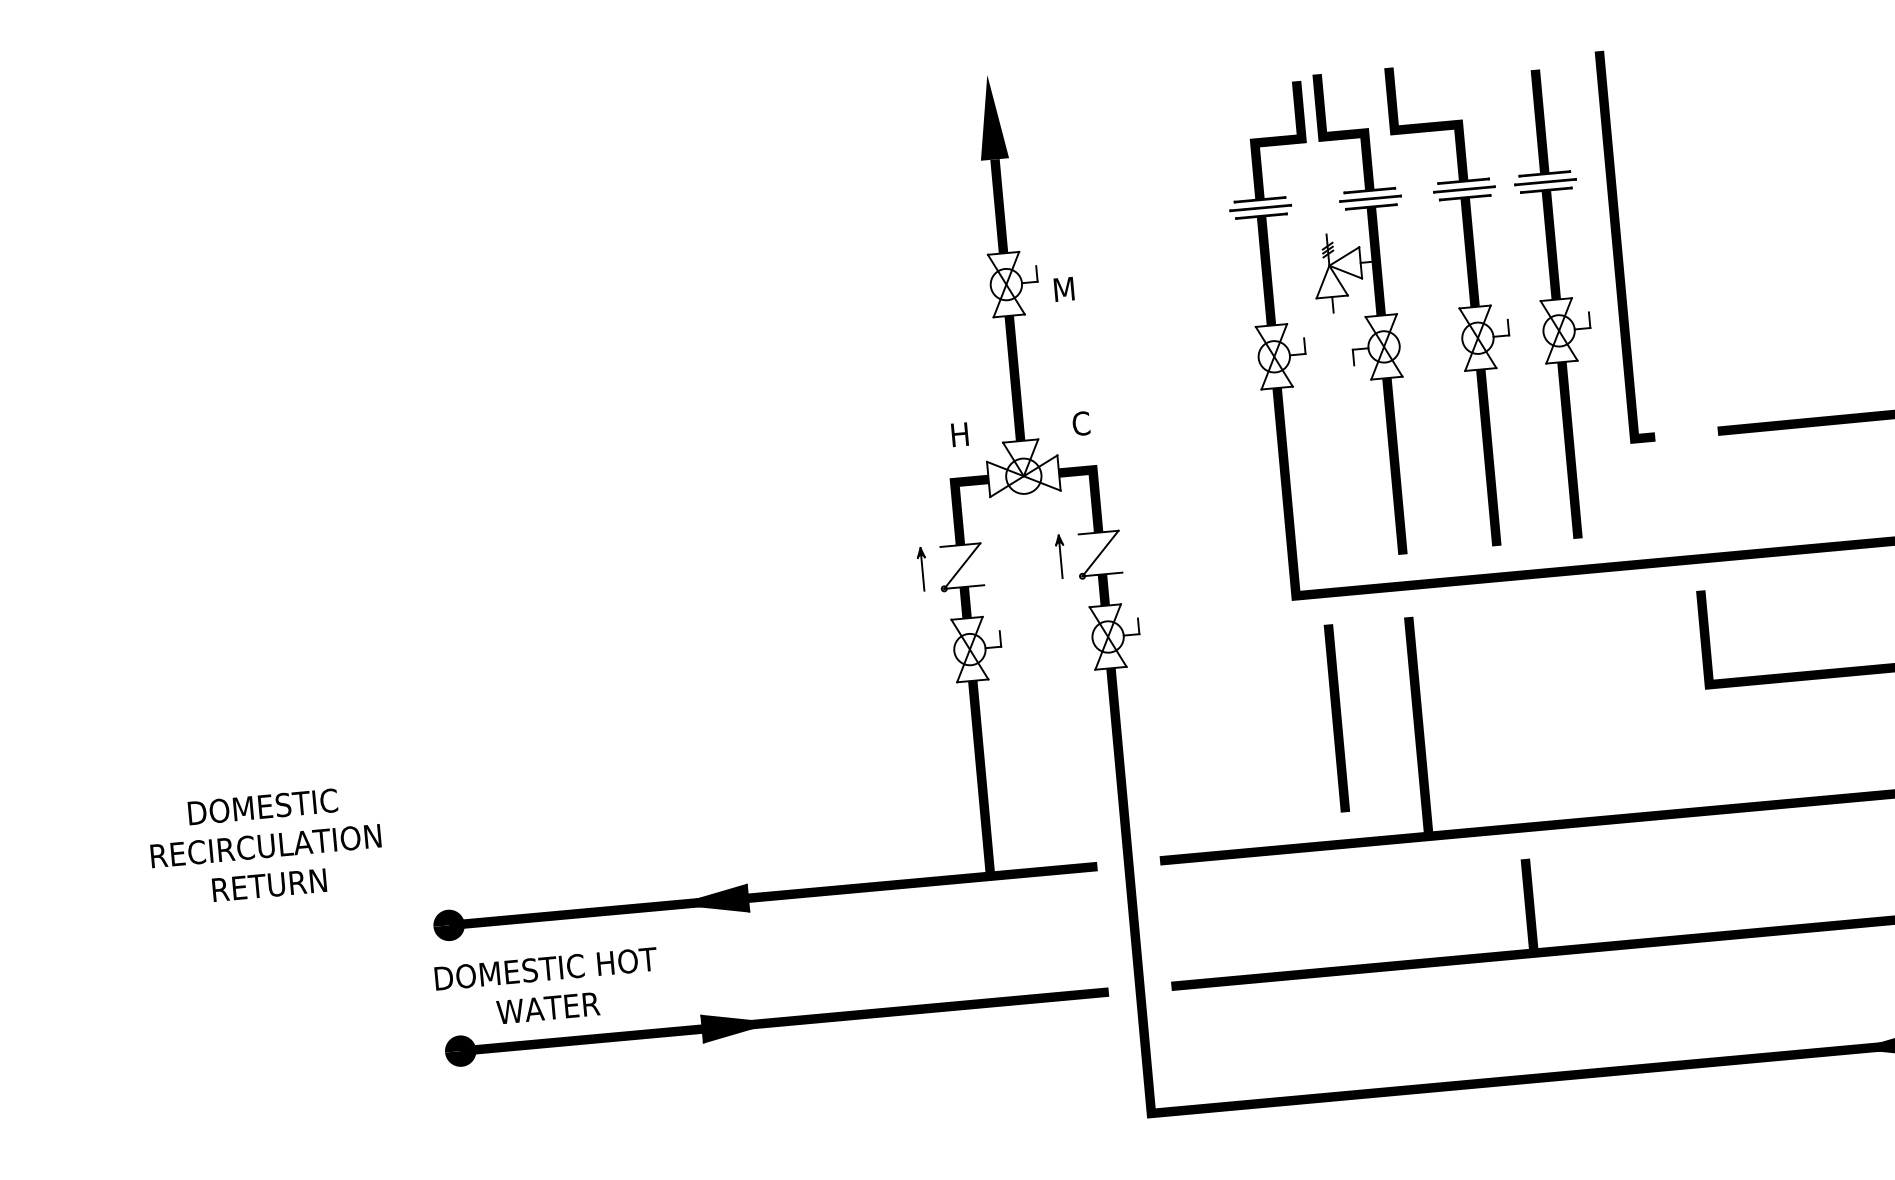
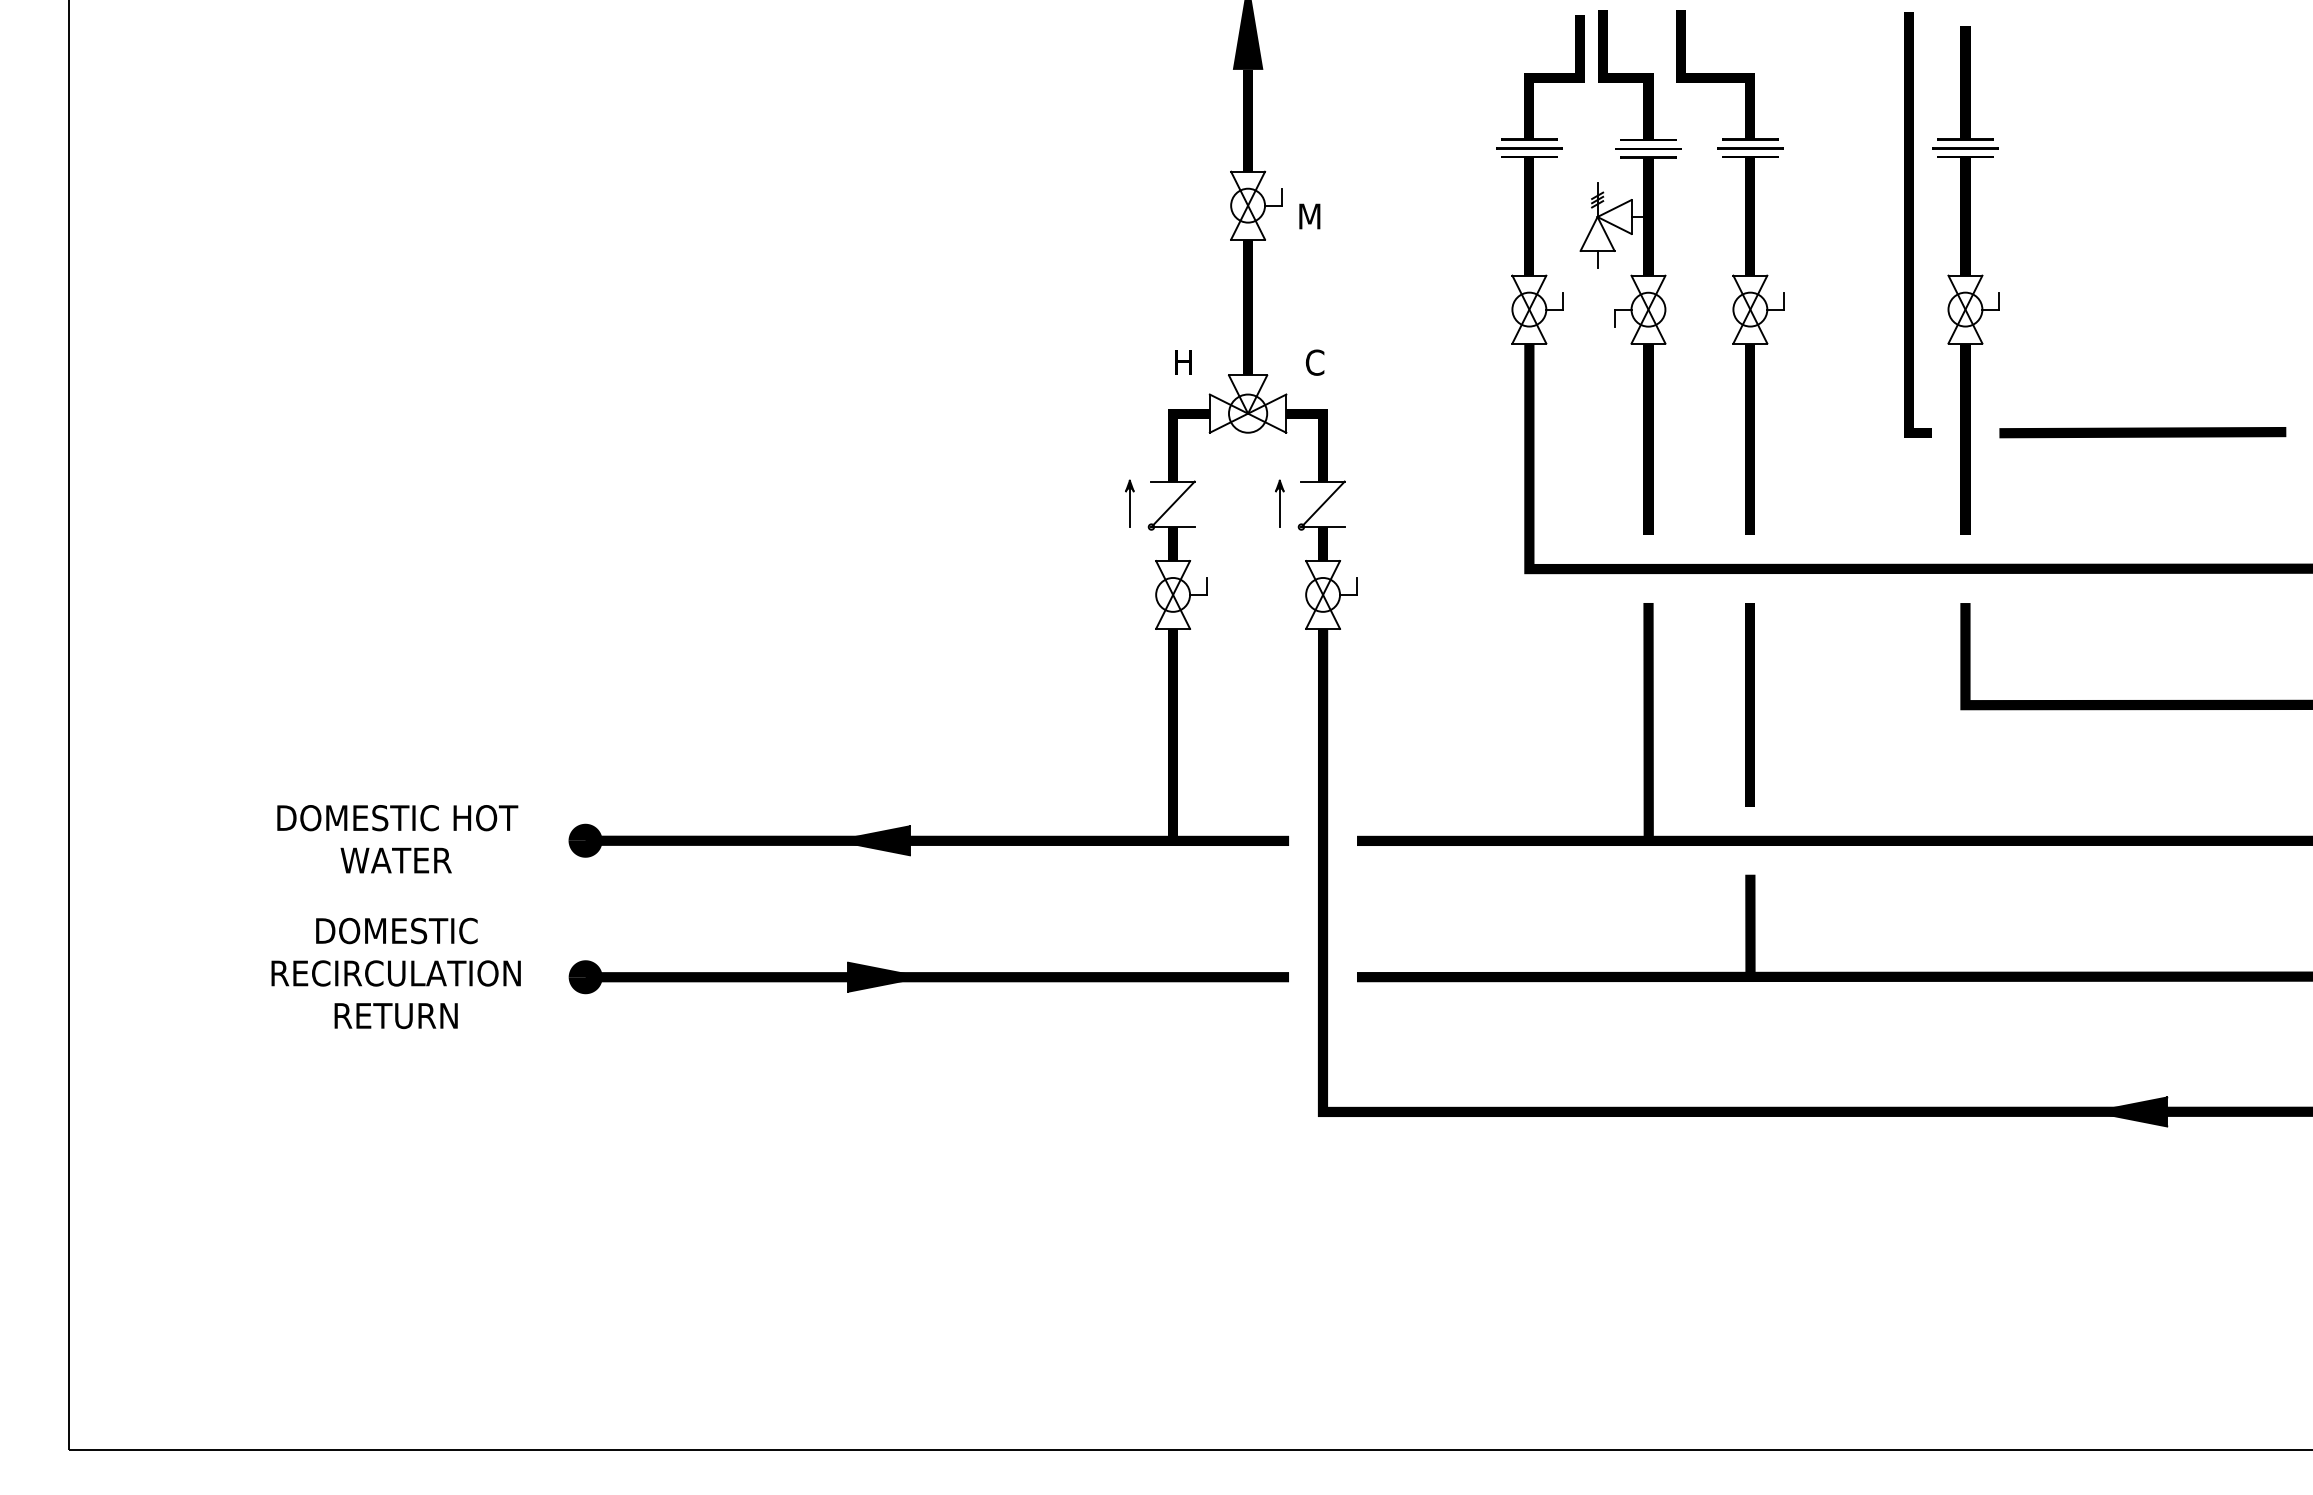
part: (1556, 304) -> (1965, 280), moved
line: (1336, 718) -> (1749, 704), moved
text: (265, 846) -> (395, 973), moved
text: (547, 988) -> (397, 839), moved

